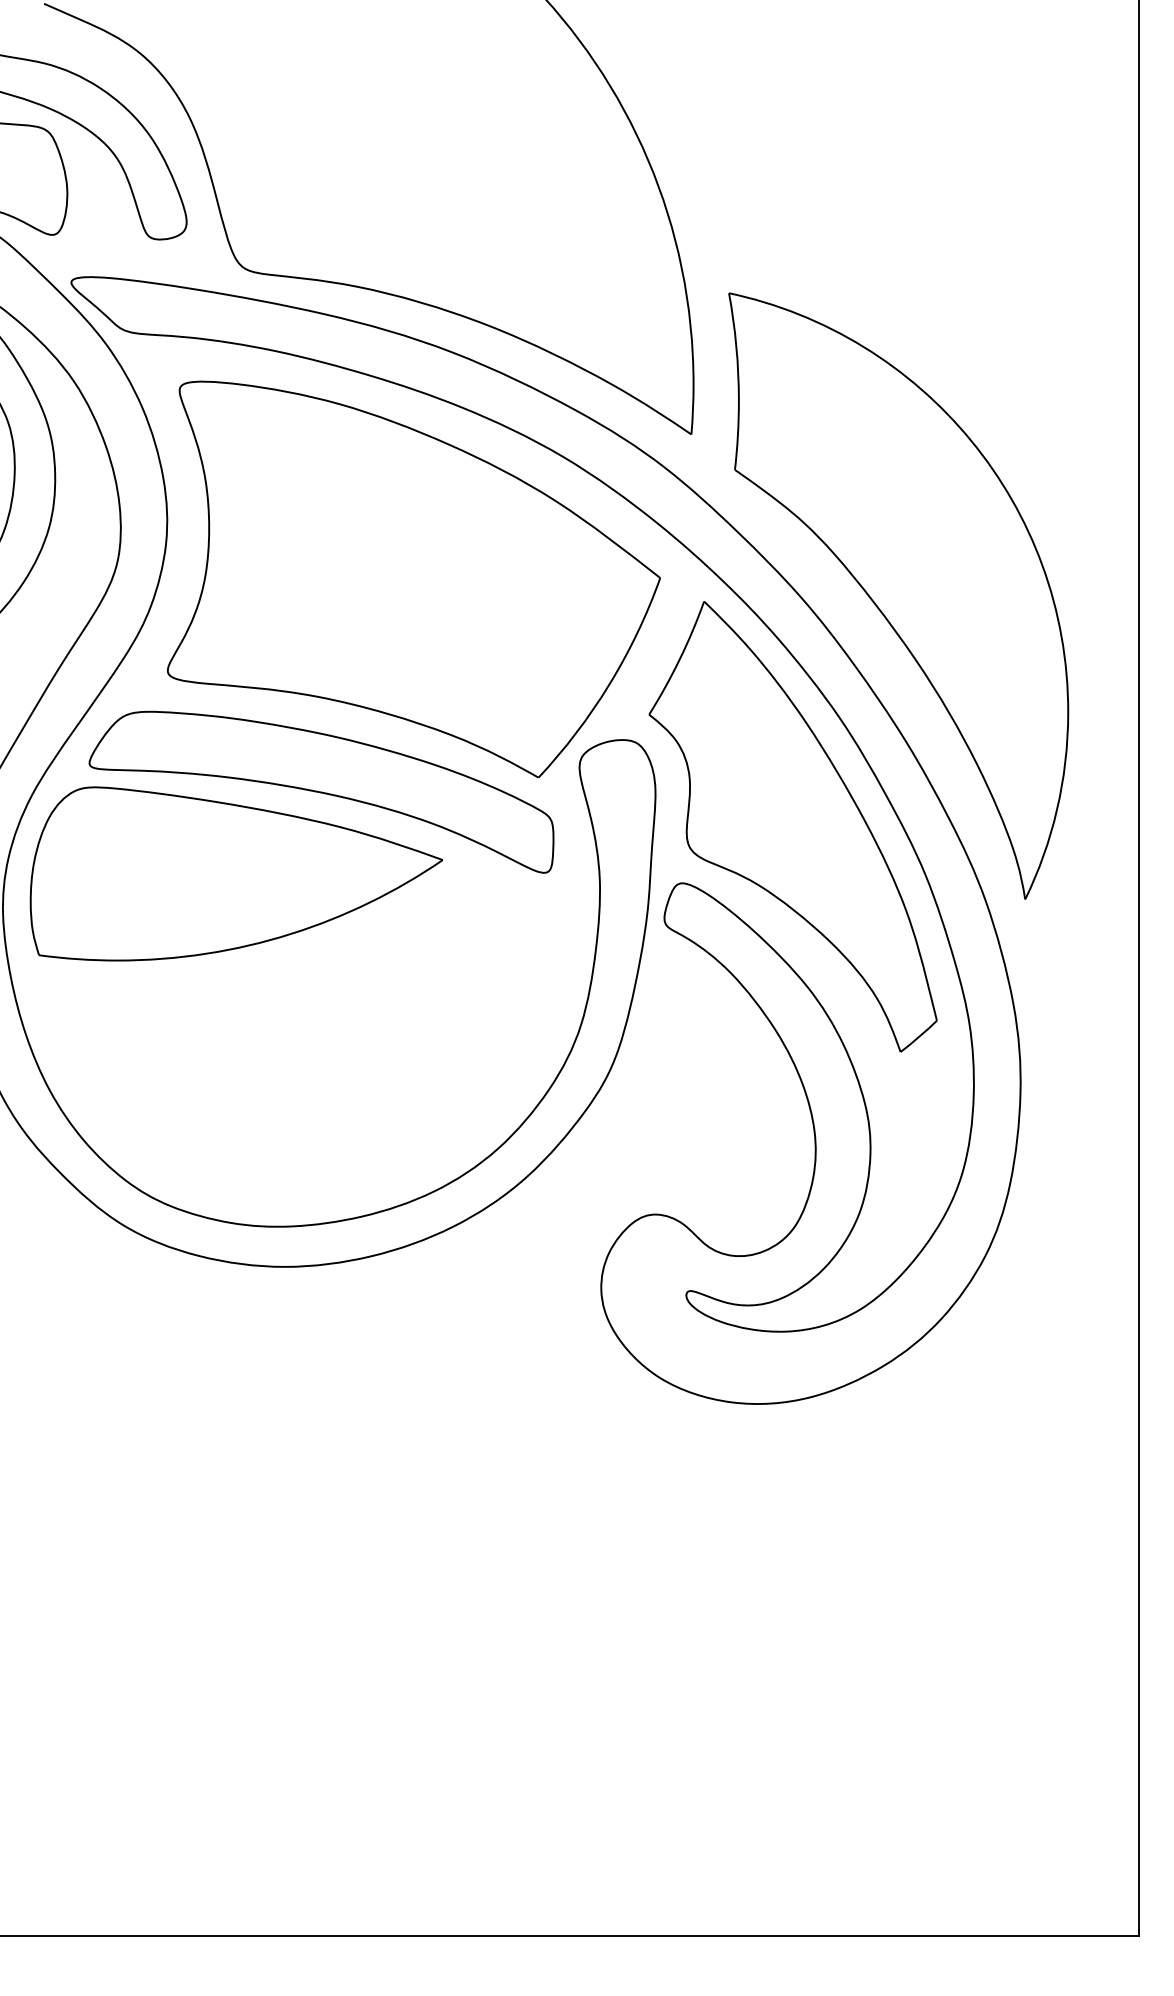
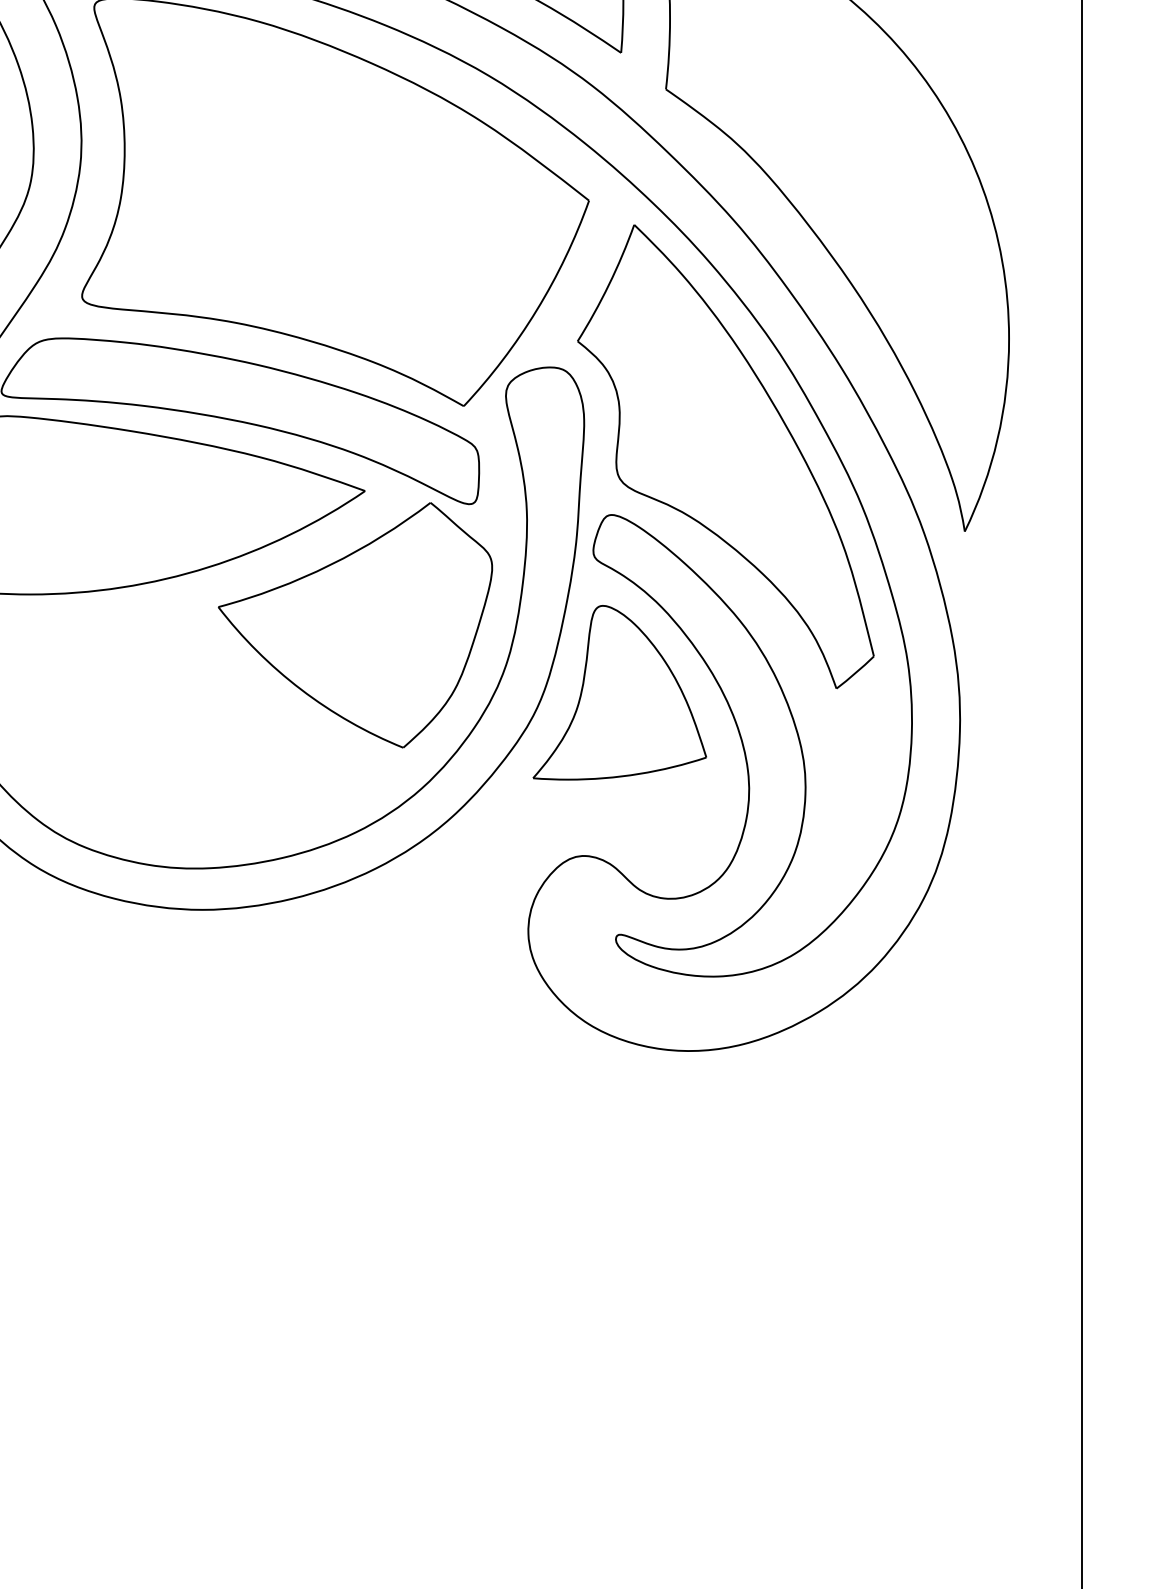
part: (432, 990) -> (354, 625), added
part: (689, 1055) -> (619, 692), added

